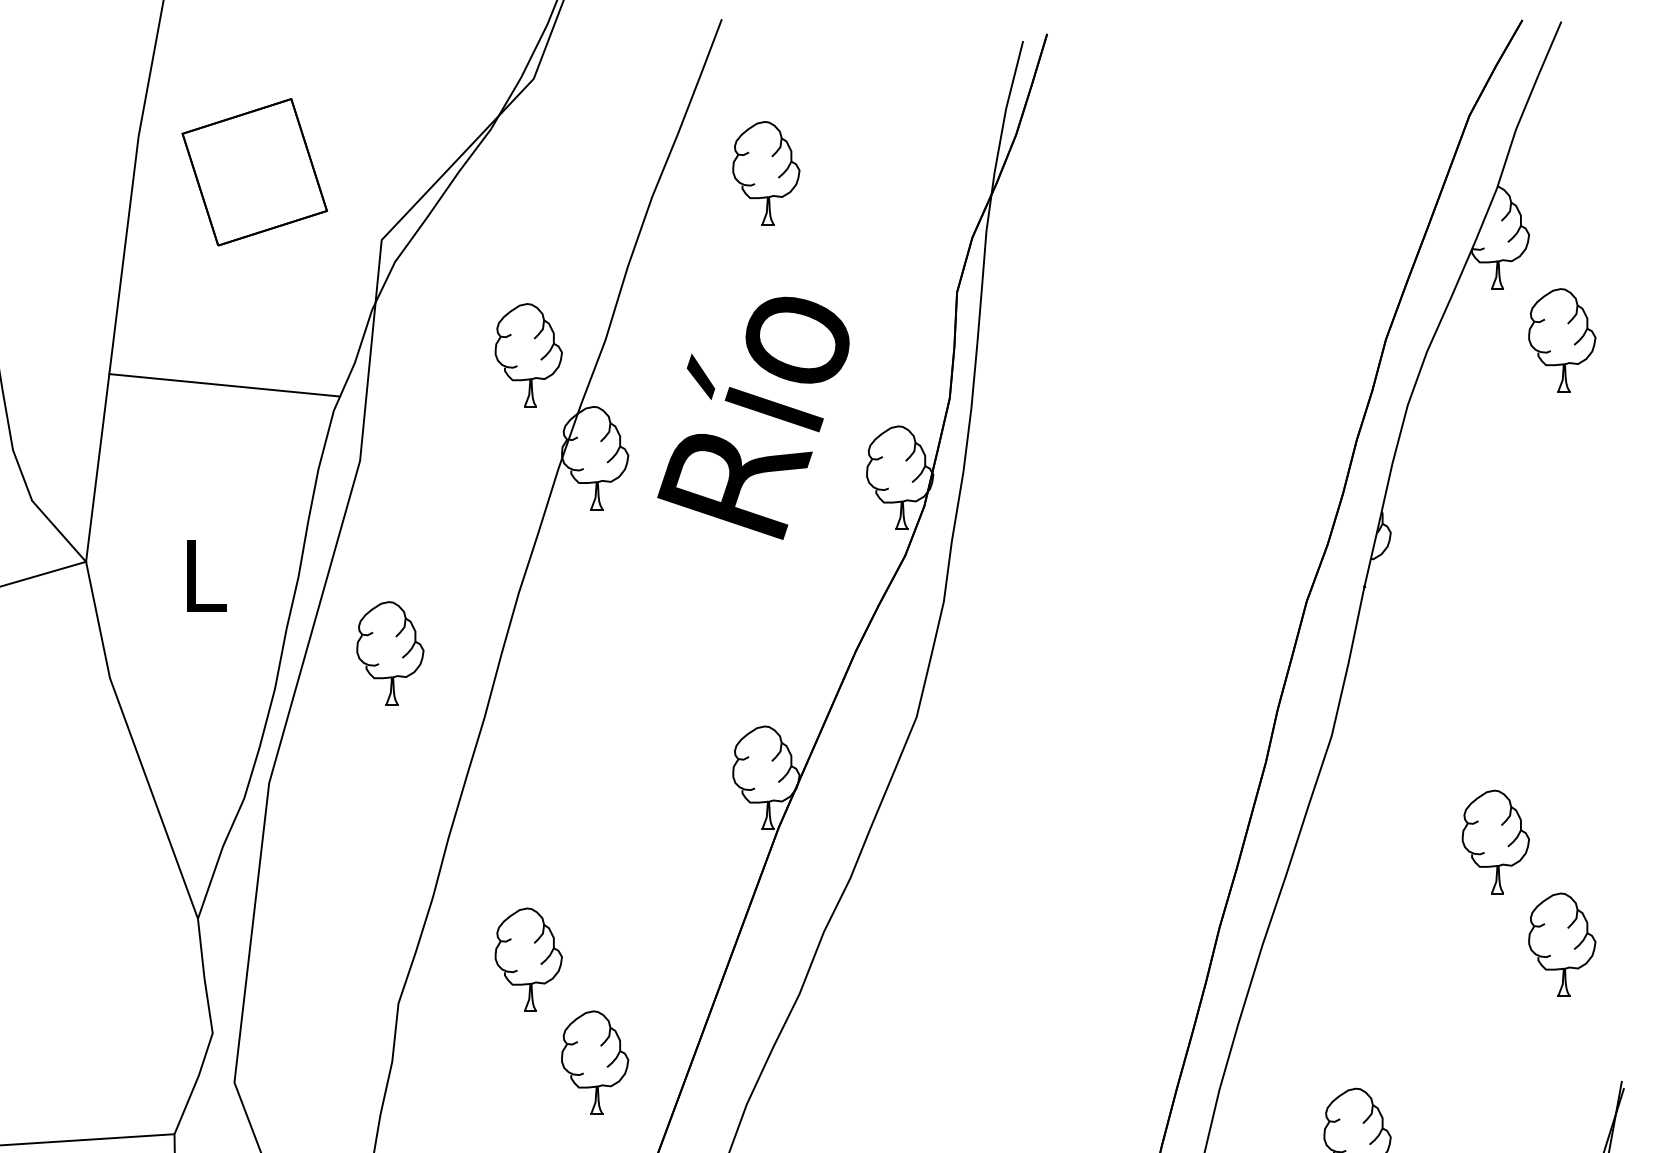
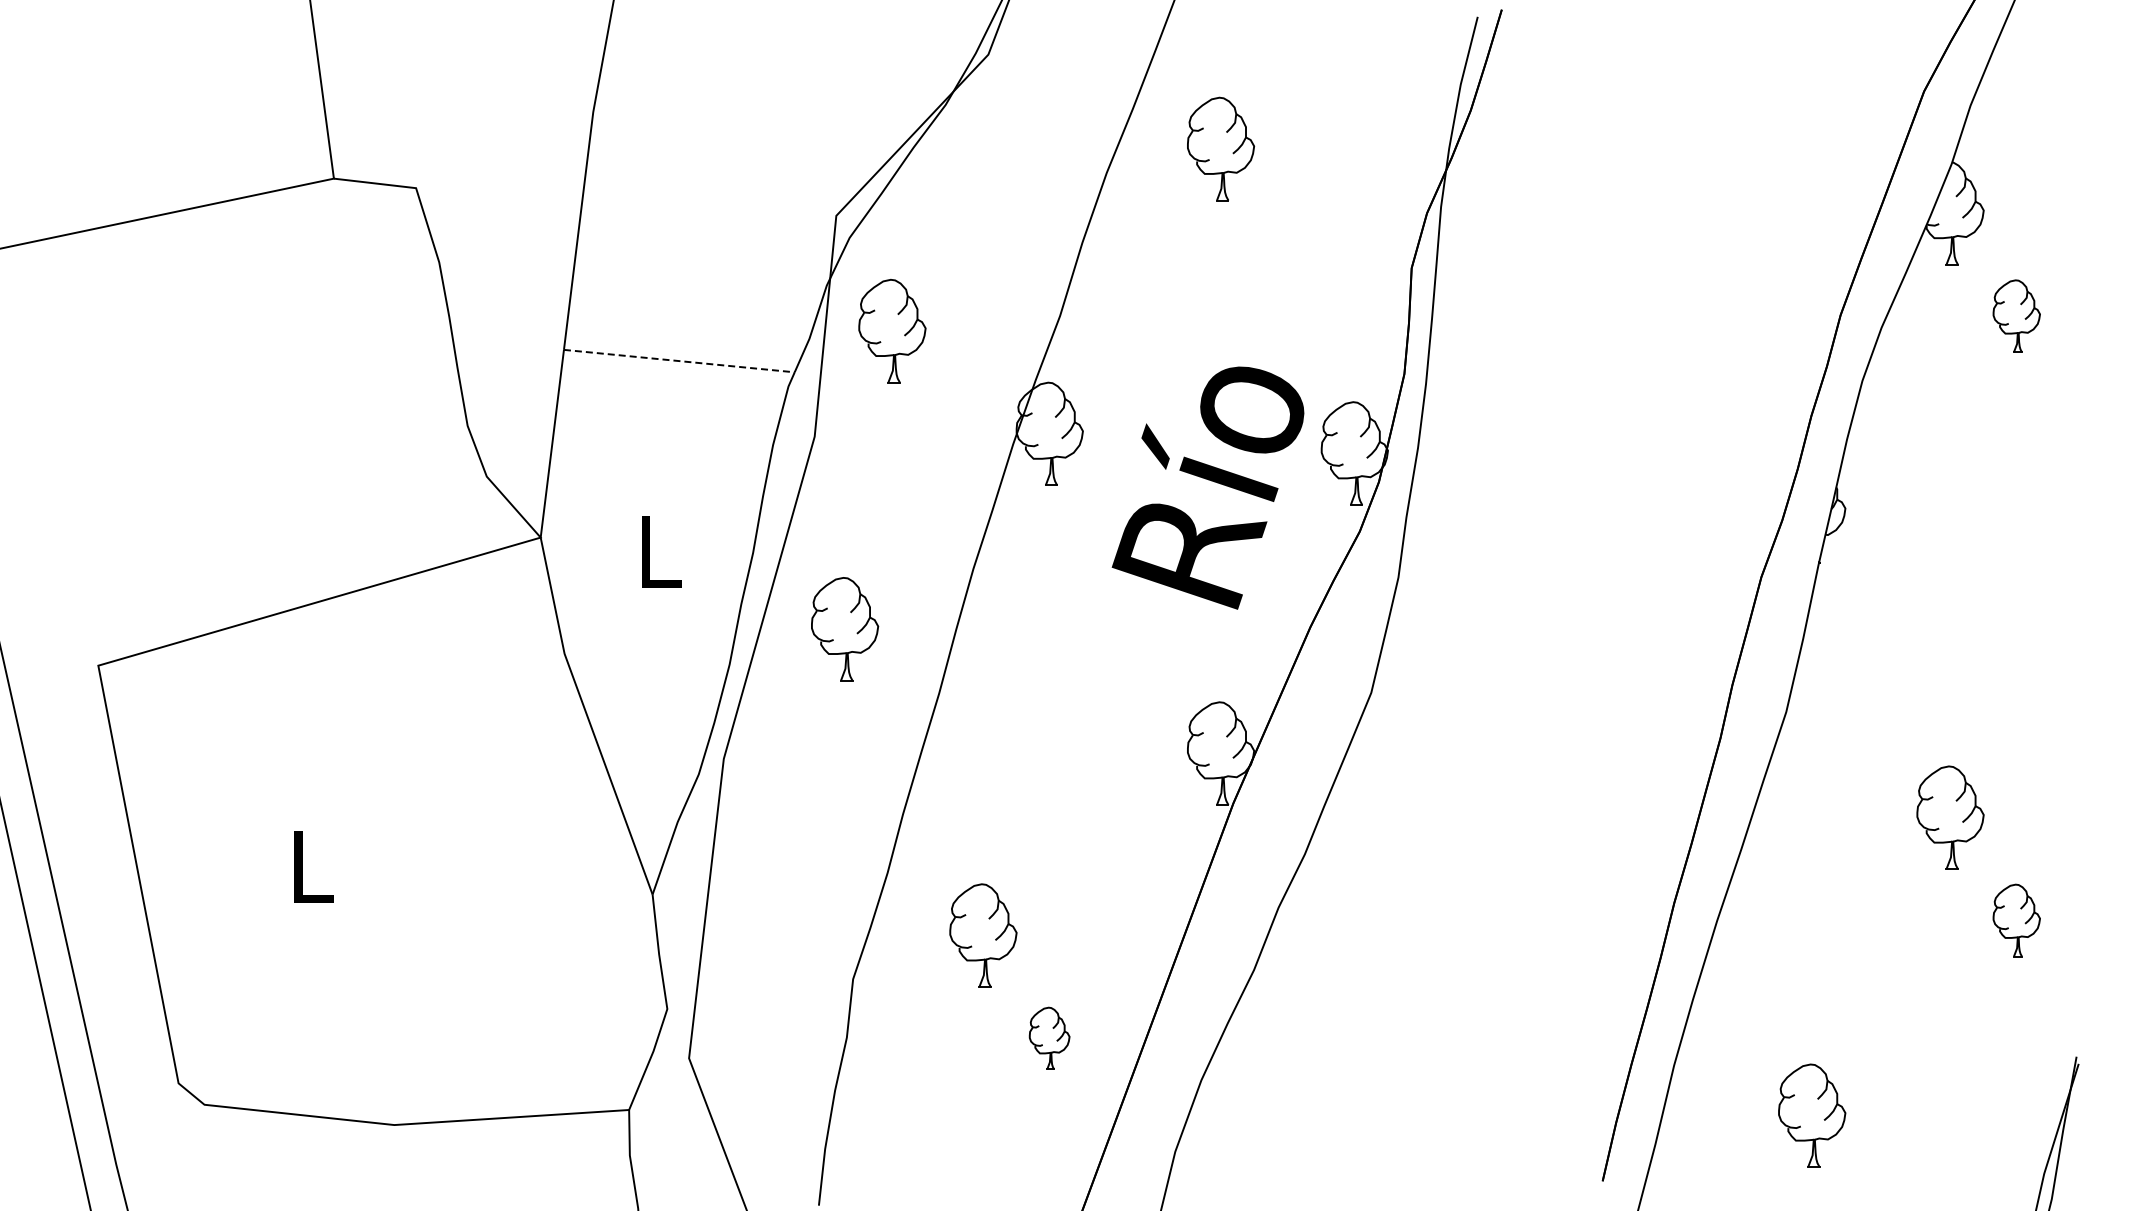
part: (254, 171) -> (709, 147), removed
part: (1561, 340) -> (2016, 316), size x0.7
part: (528, 355) -> (892, 331), moved
line: (224, 385) -> (679, 361), solid -> dashed
text: (752, 417) -> (1207, 487), moved
part: (1561, 944) -> (2016, 920), size x0.7
part: (594, 1062) -> (1049, 1038), size x0.6

